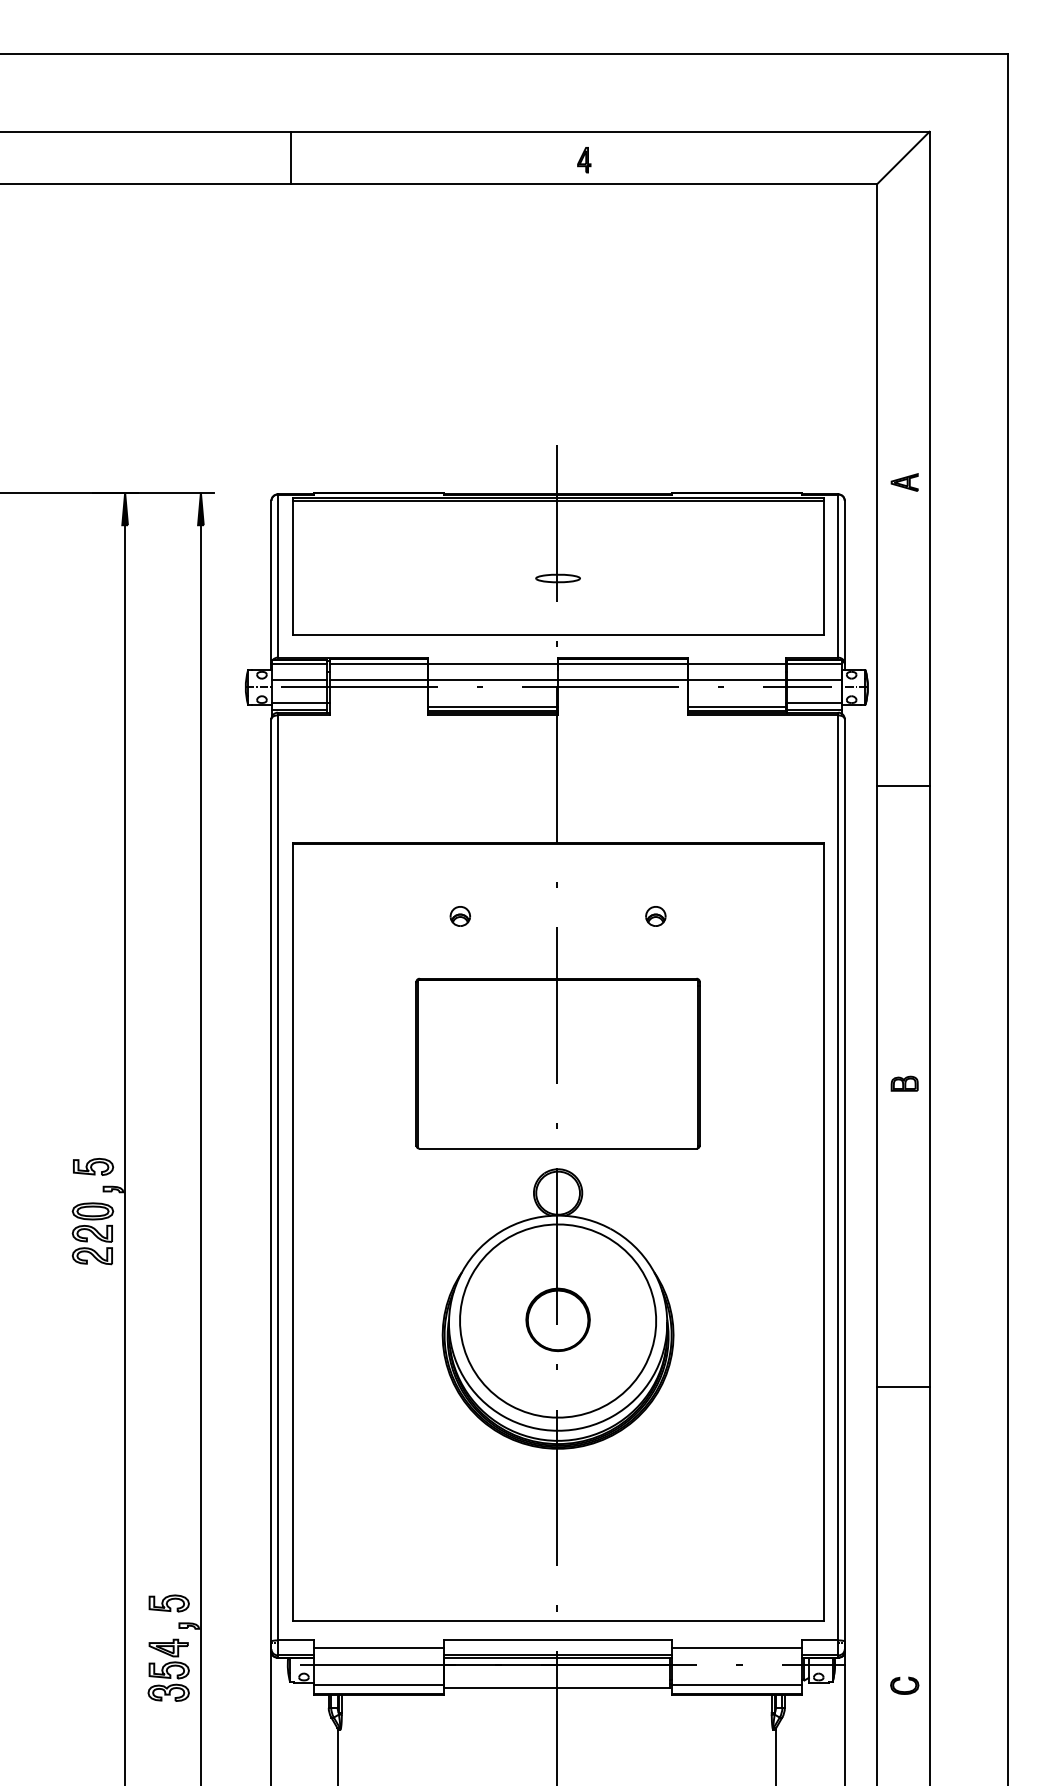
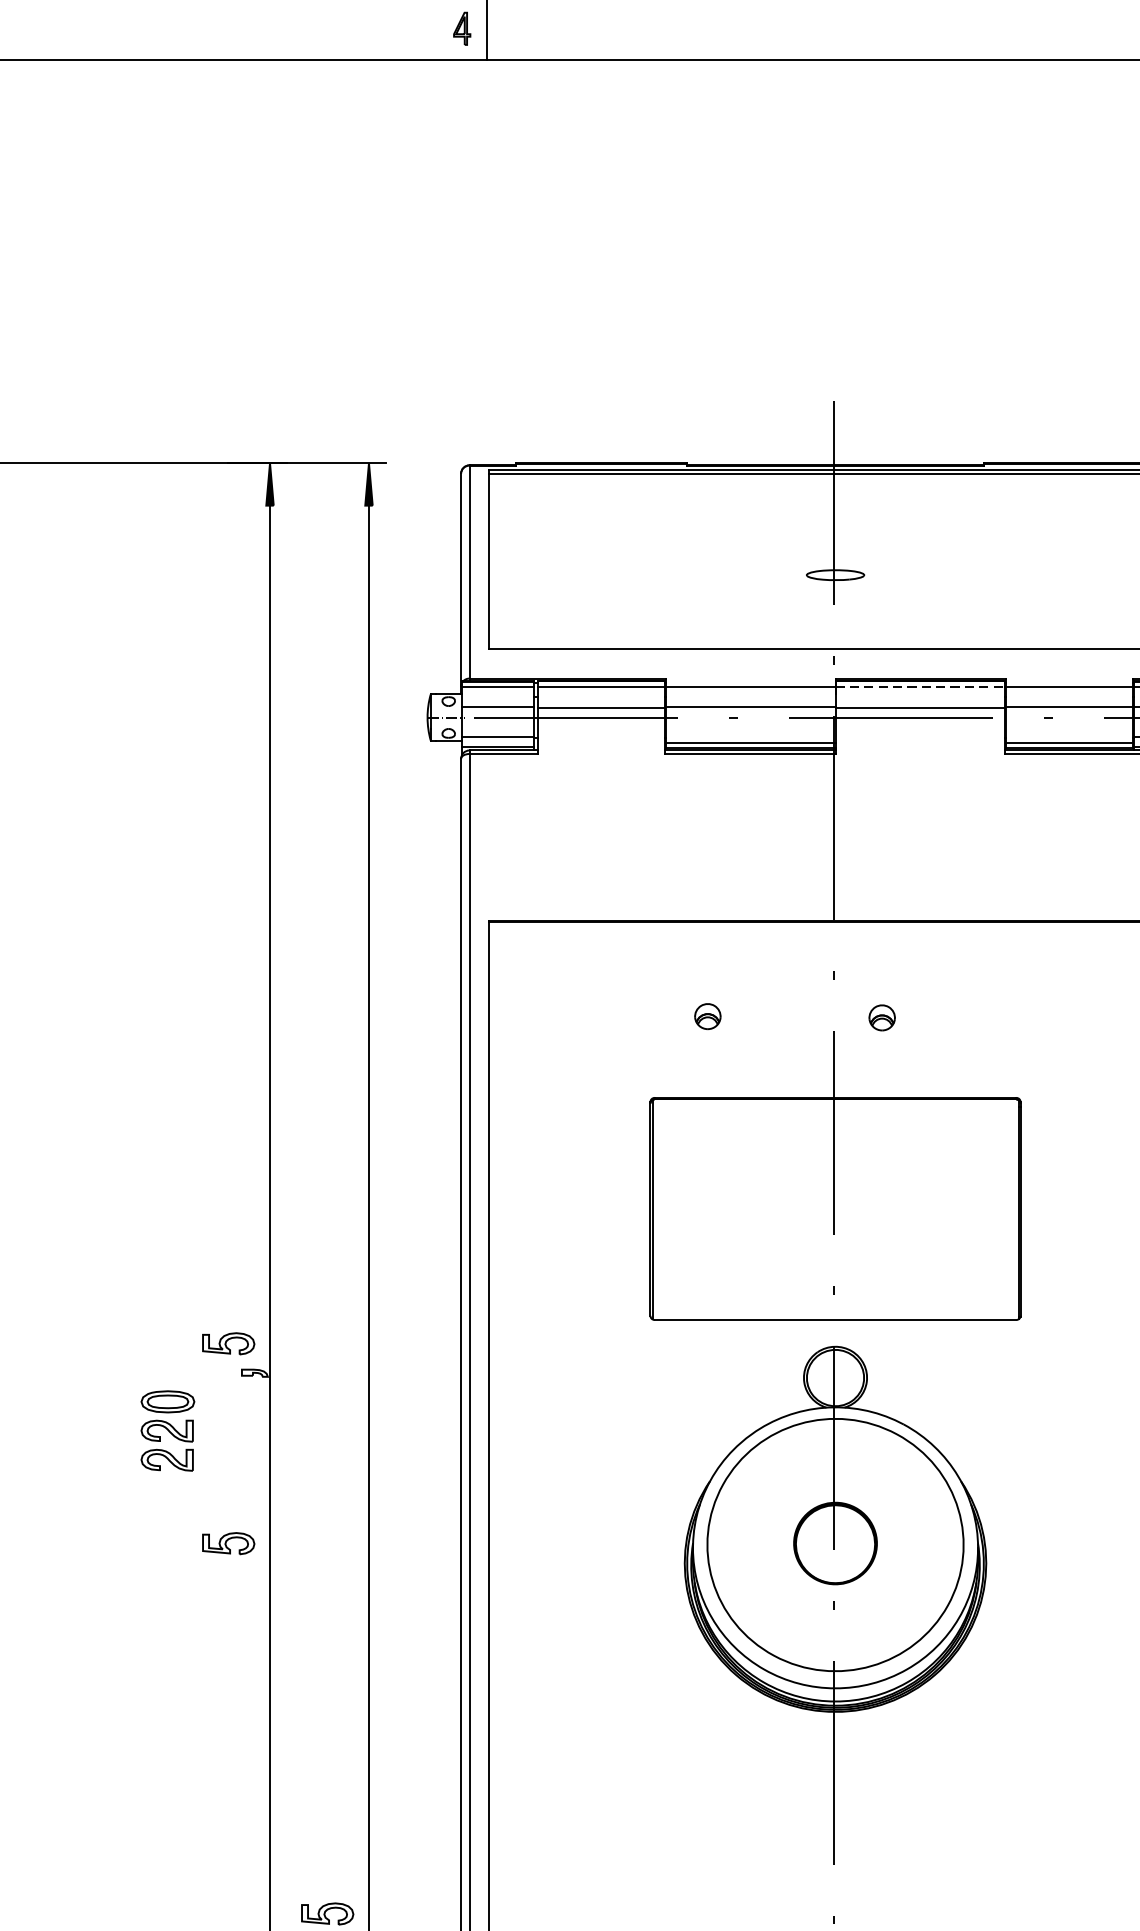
part: (584, 160) -> (462, 29), moved
line: (622, 664) -> (919, 687), solid -> dashed
part: (655, 916) -> (881, 1017), moved
part: (92, 1233) -> (167, 1430), moved
part: (93, 1319) -> (228, 1543), added

